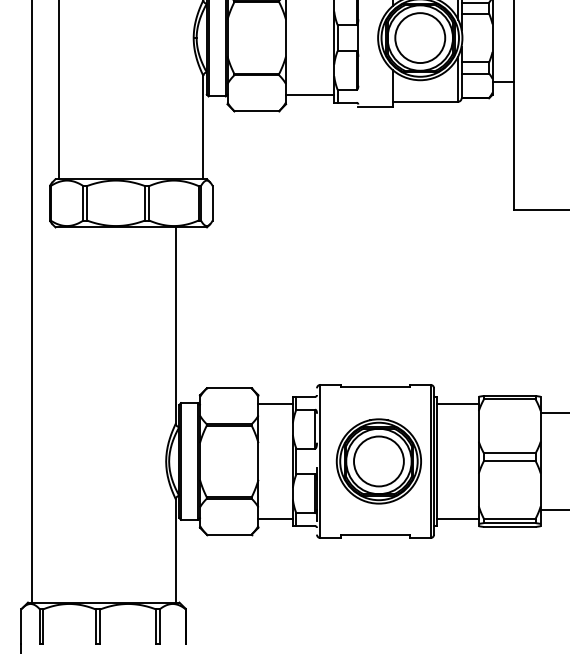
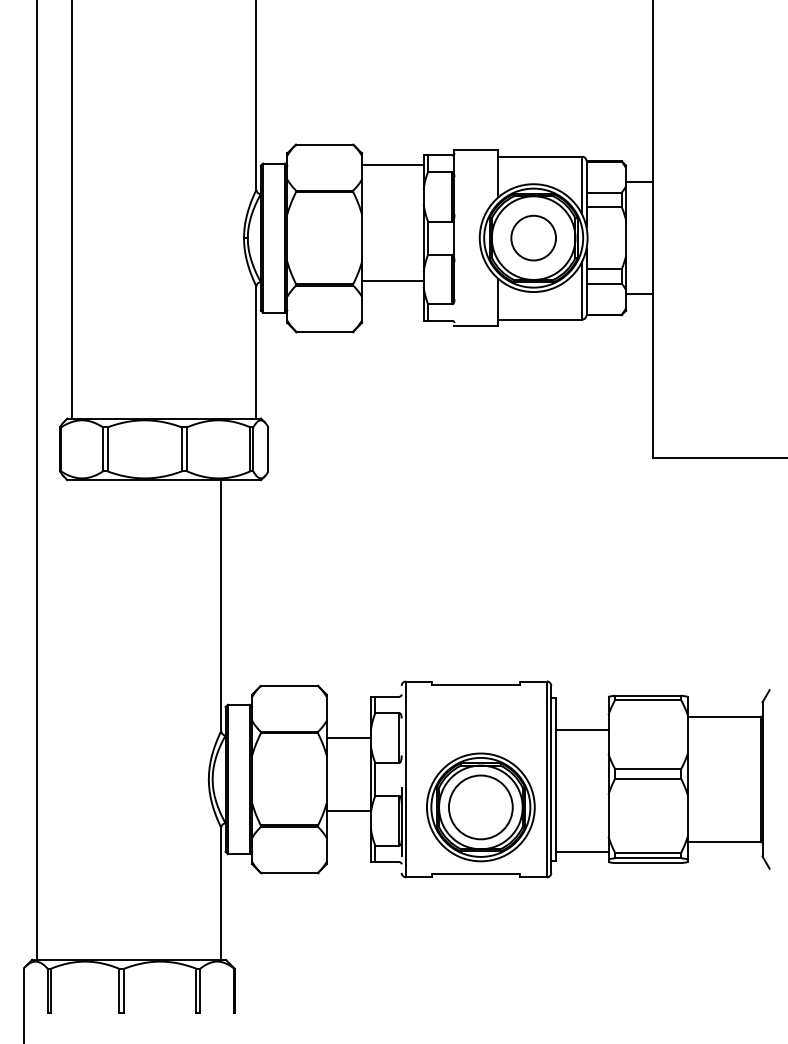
circle: (420, 38) -> (533, 238), size x0.7
line: (309, 95) -> (392, 281), moved
line: (275, 404) -> (348, 738), moved
line: (457, 404) -> (581, 730), moved
part: (378, 461) -> (480, 807), moved
line: (275, 518) -> (348, 811), moved

